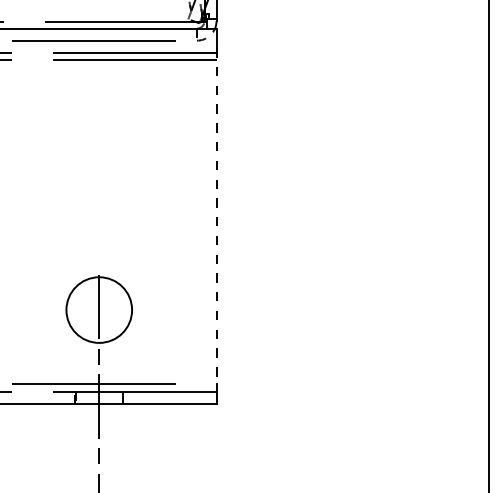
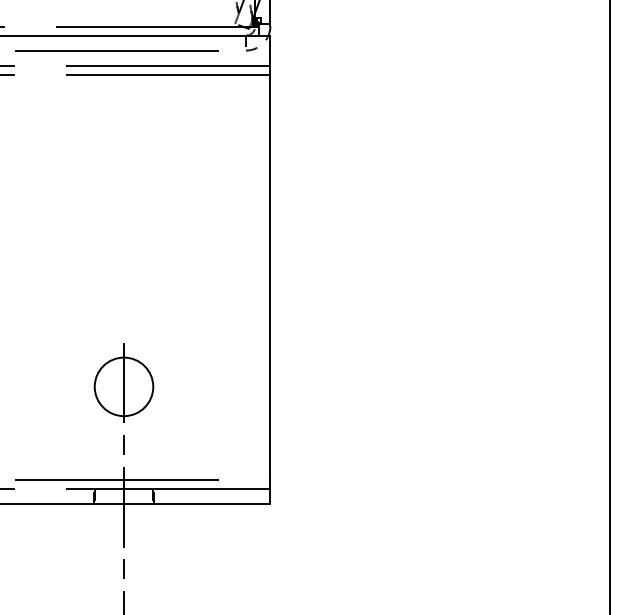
line: (216, 216) -> (270, 269), dashed -> solid
circle: (98, 309) -> (123, 386), size x0.71

